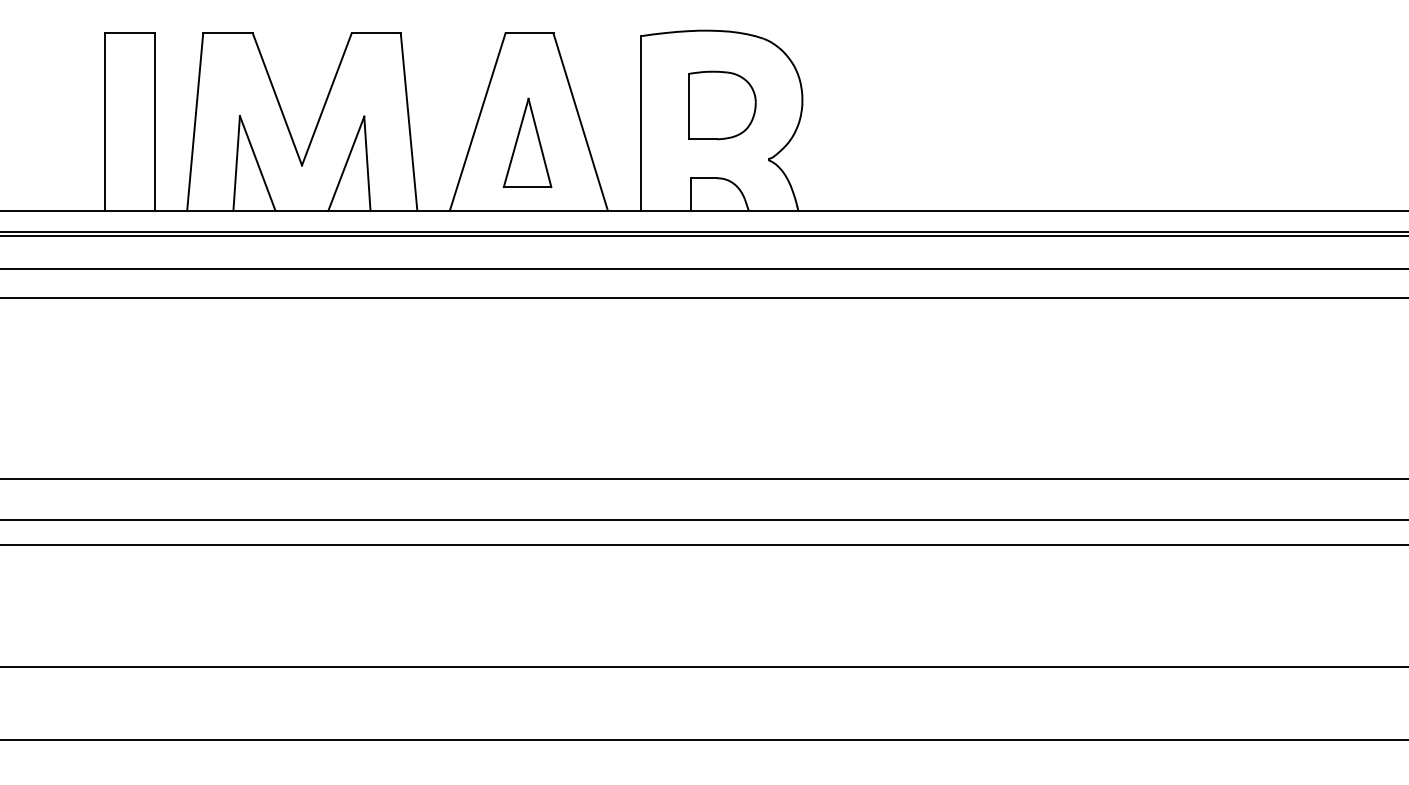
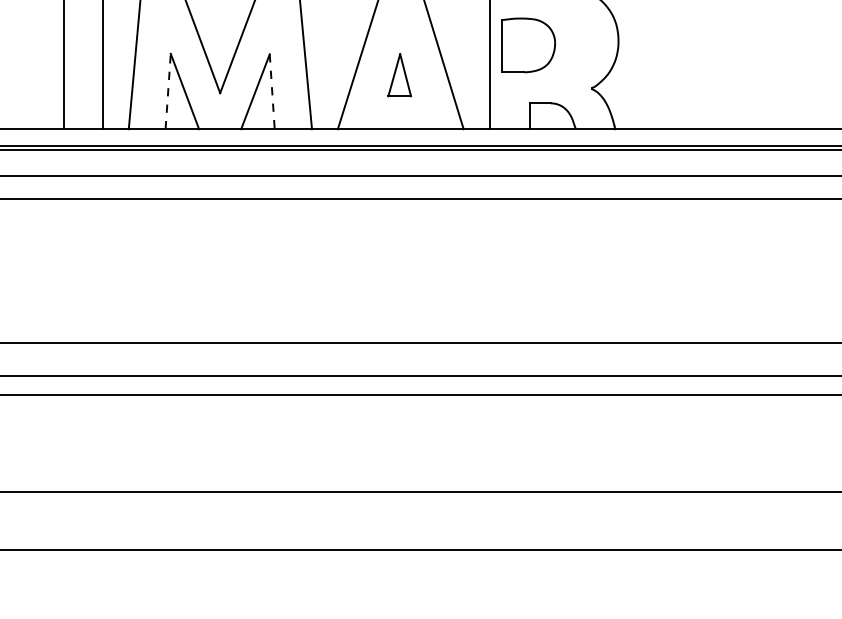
part: (722, 105) -> (528, 45), moved
part: (527, 142) -> (399, 74), size x0.6
line: (236, 162) -> (168, 90), solid -> dashed
line: (367, 164) -> (272, 92), solid -> dashed

